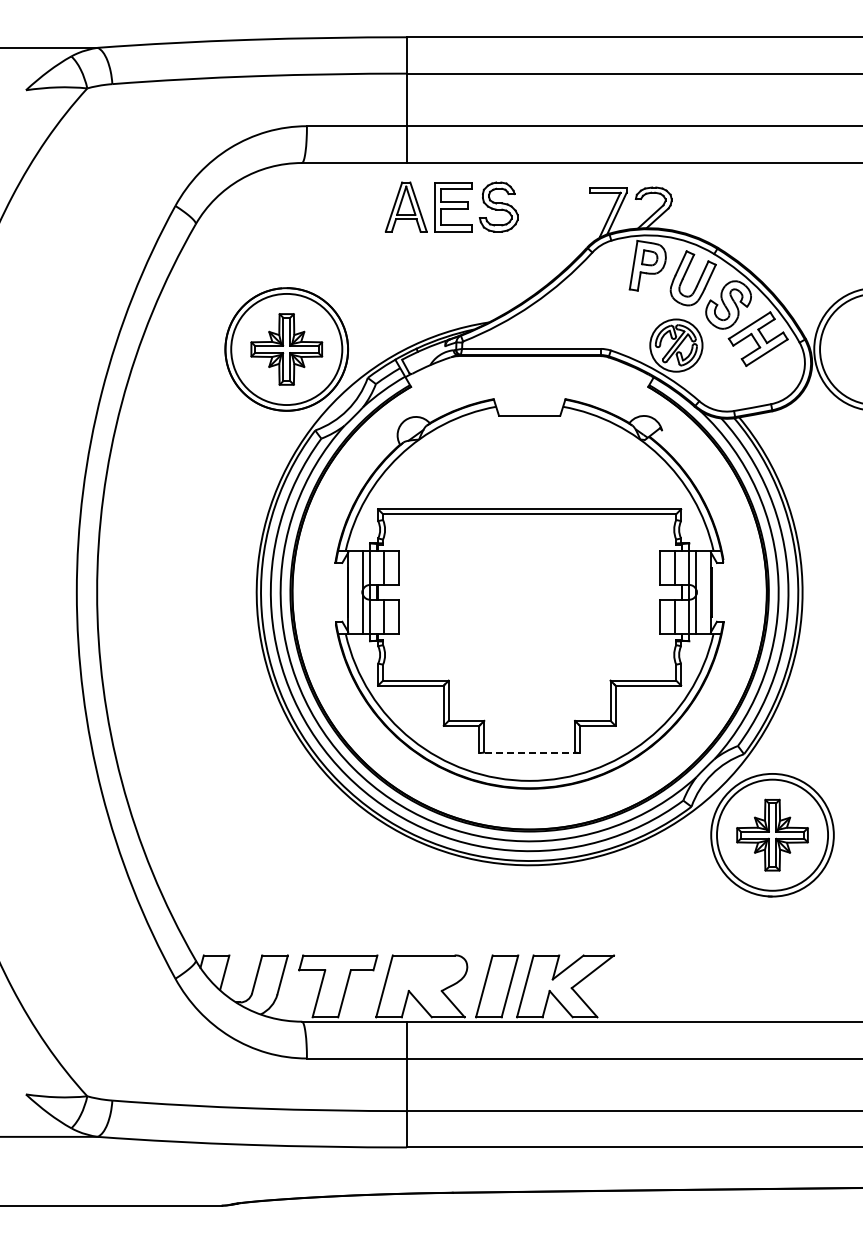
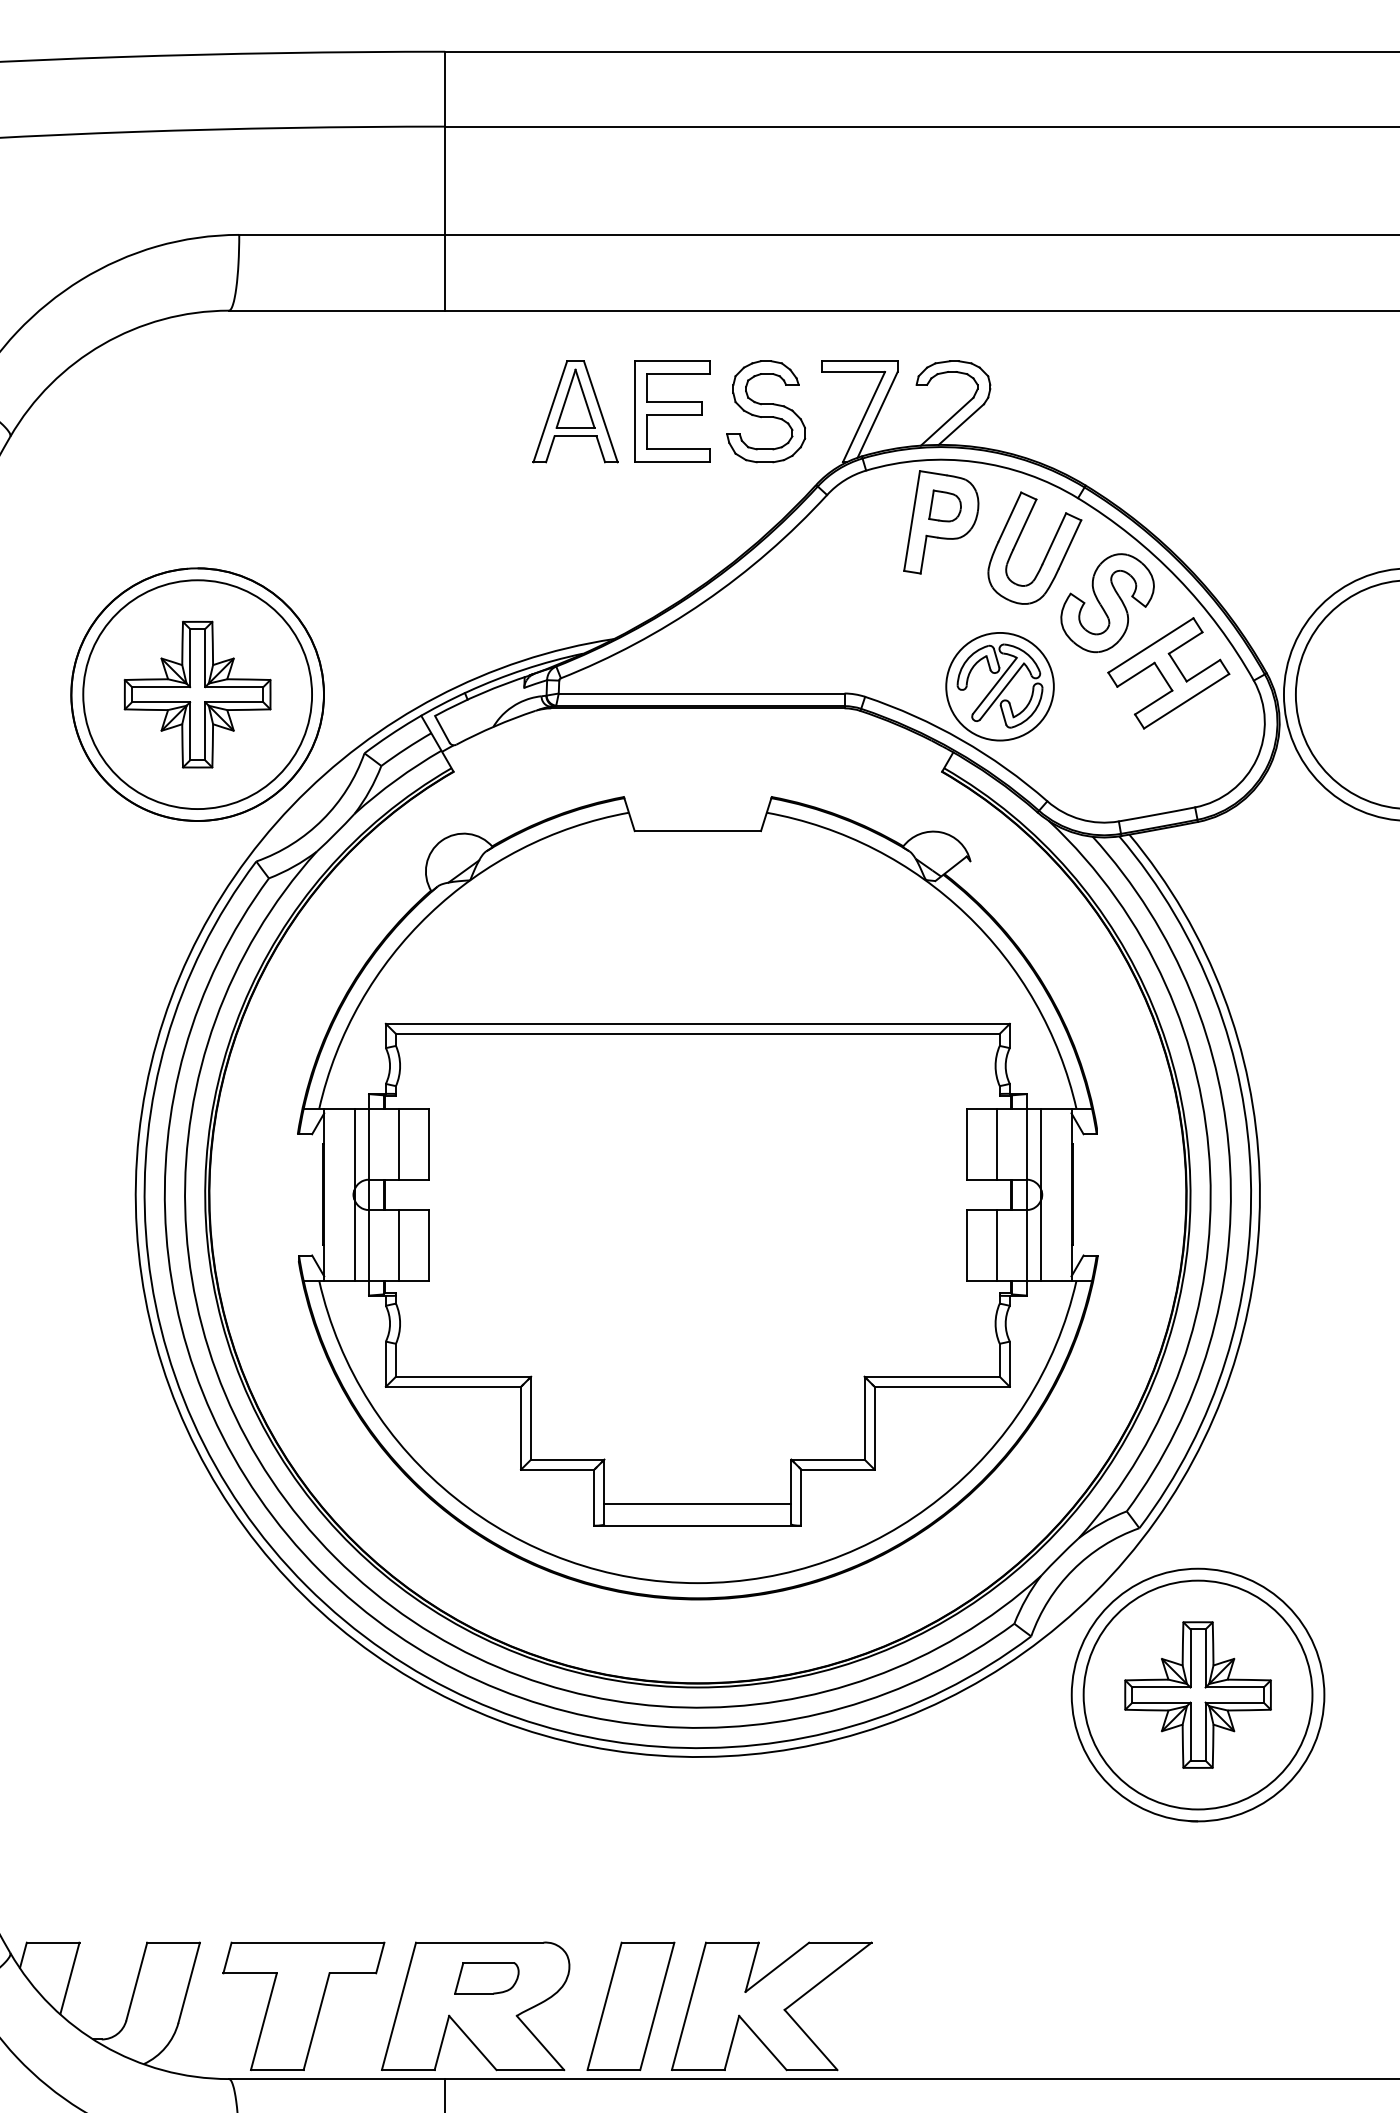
part: (451, 206) -> (668, 410), moved
line: (529, 742) -> (697, 1504), added
line: (529, 753) -> (697, 1526), dashed -> solid
part: (426, 972) -> (485, 1977), added

